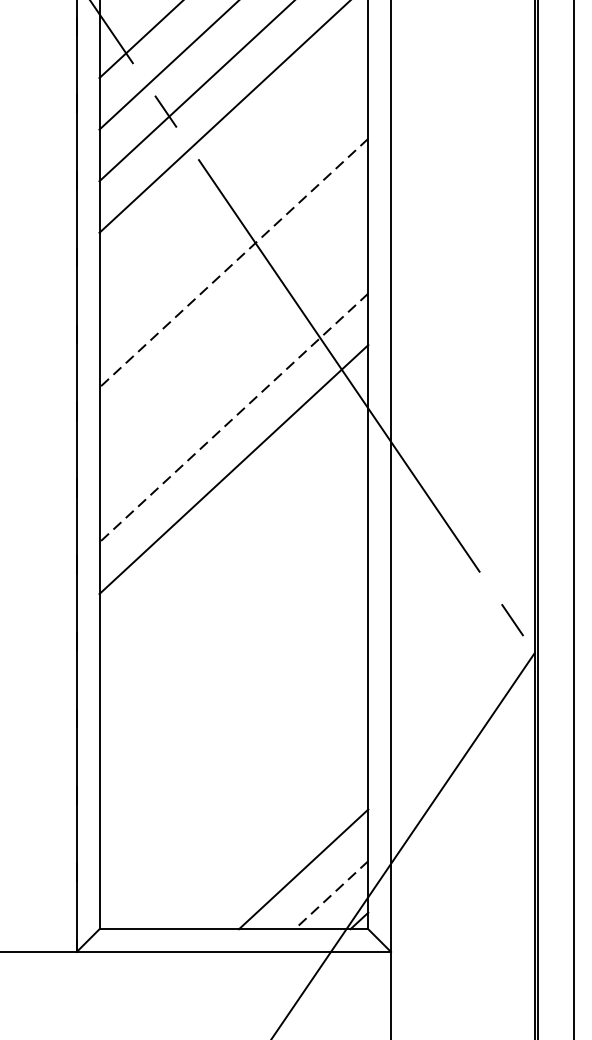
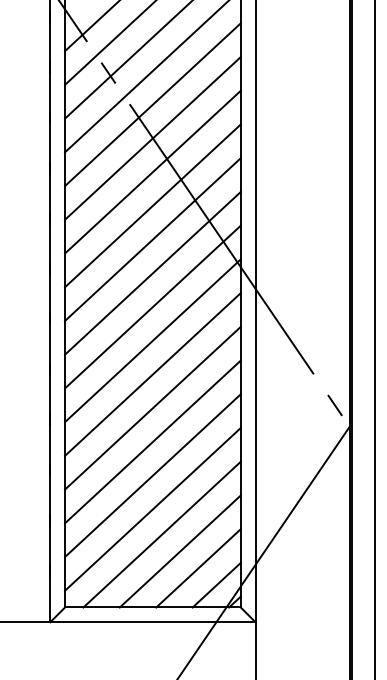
line: (233, 159) -> (152, 104), added
line: (233, 211) -> (152, 138), added
line: (233, 263) -> (152, 172), dashed -> solid
line: (233, 314) -> (152, 205), added
line: (233, 366) -> (152, 239), added
line: (233, 418) -> (152, 273), dashed -> solid
line: (233, 520) -> (152, 340), added
line: (233, 572) -> (152, 374), added
line: (233, 623) -> (152, 407), added
line: (233, 675) -> (152, 441), added
line: (233, 727) -> (152, 475), added
line: (233, 779) -> (152, 509), added
line: (247, 817) -> (161, 534), added
line: (274, 843) -> (179, 551), added
line: (331, 895) -> (216, 585), dashed -> solid

